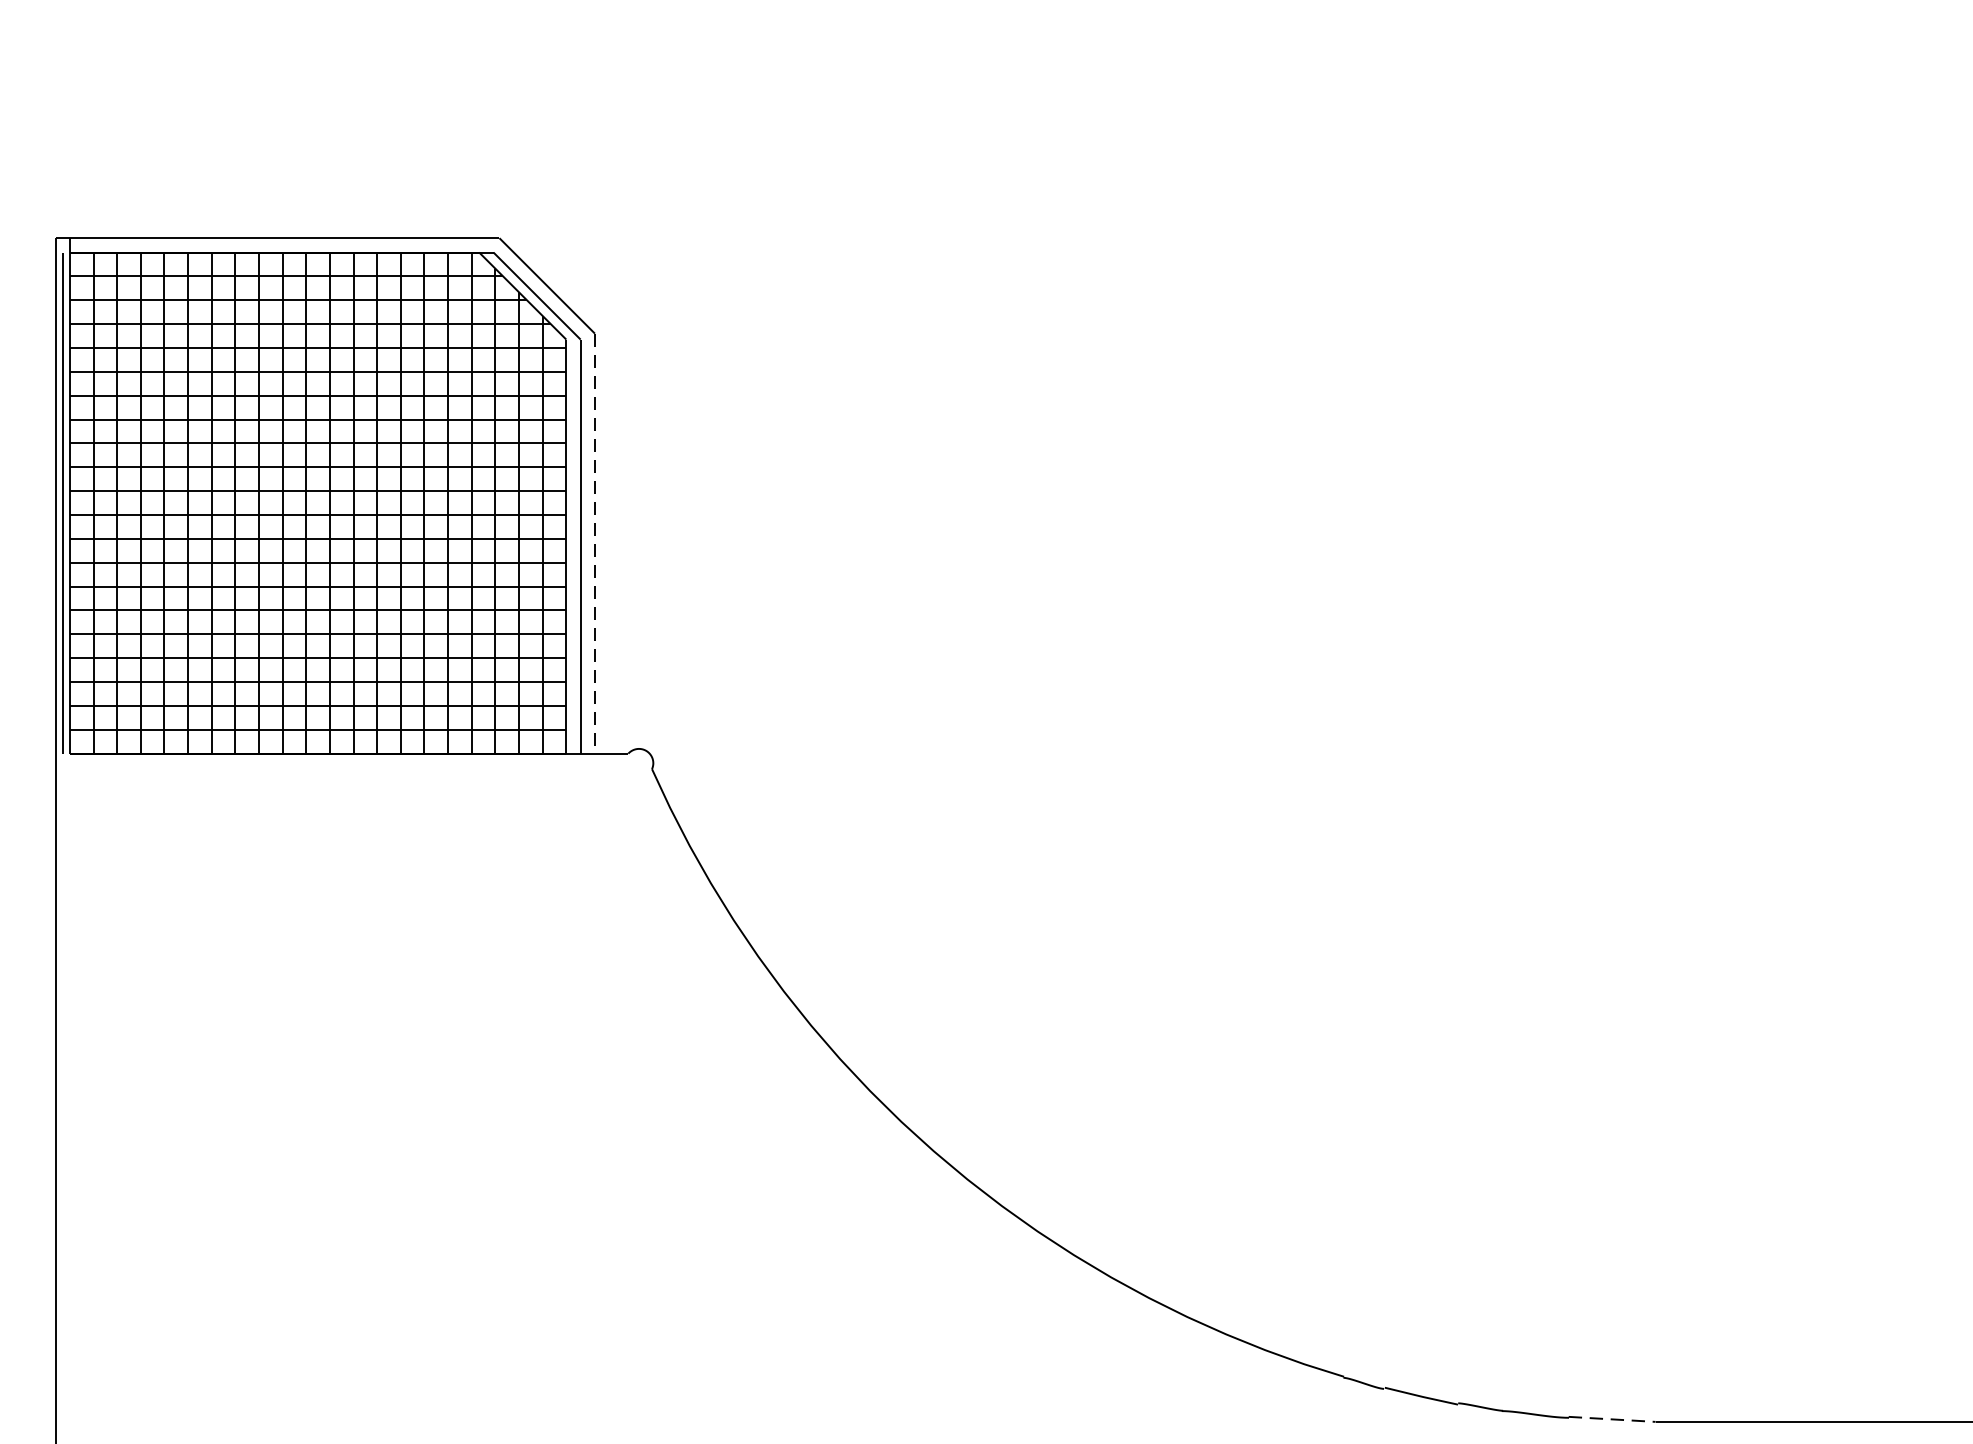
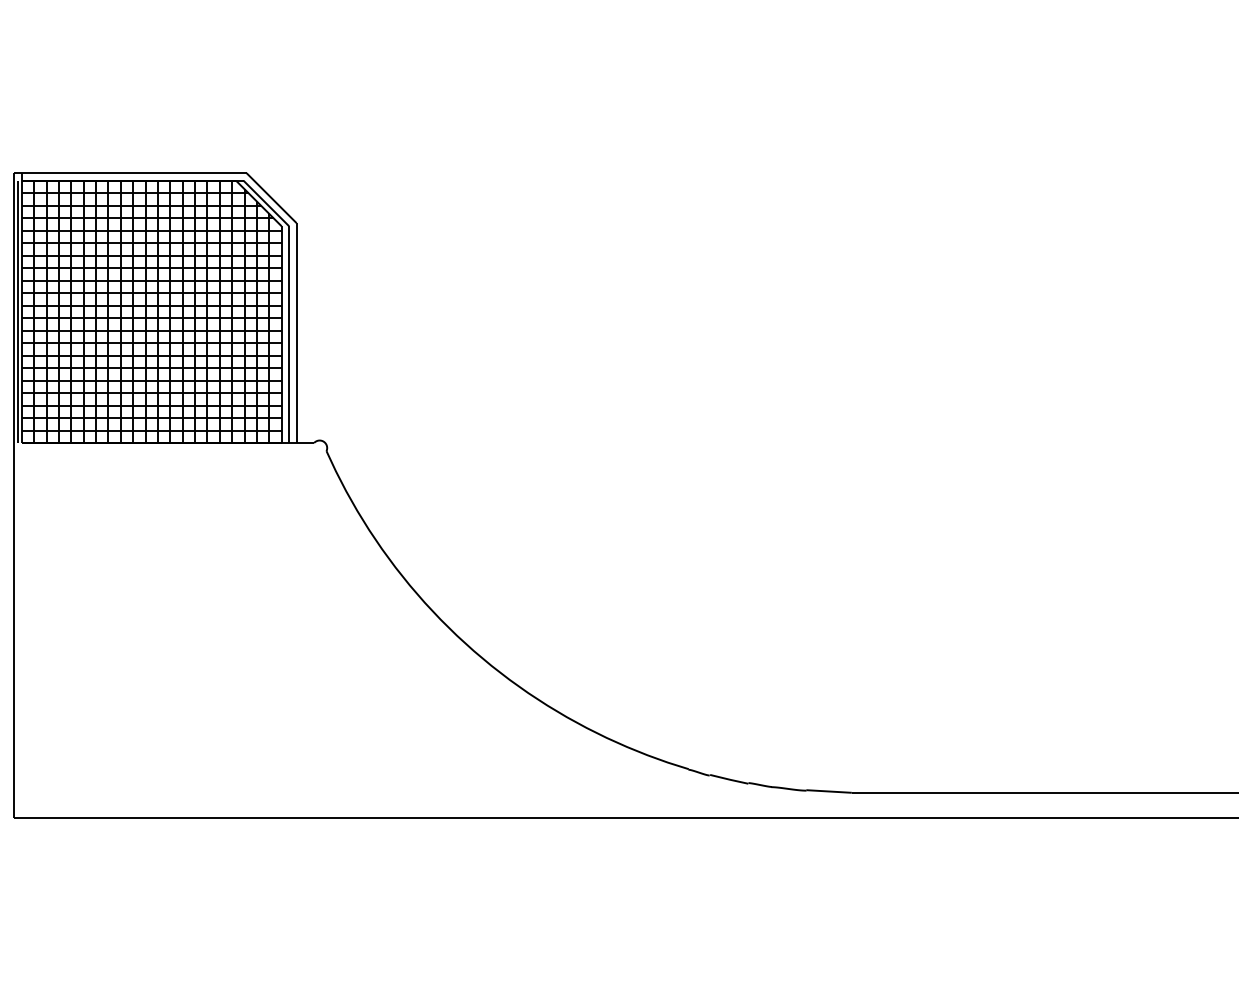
line: (594, 544) -> (296, 333), dashed -> solid
line: (1612, 1419) -> (829, 791), dashed -> solid

